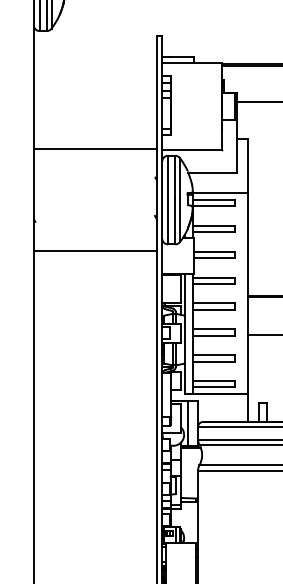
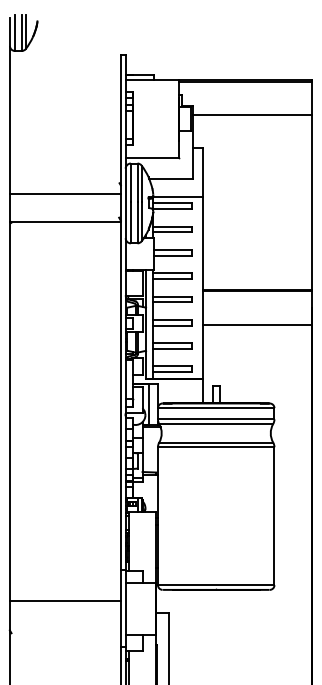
line: (94, 149) -> (64, 194), moved
line: (94, 251) -> (64, 221), moved

